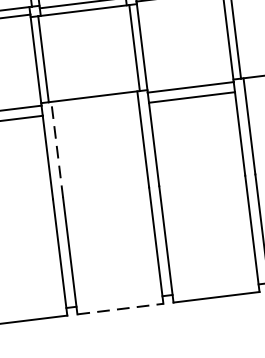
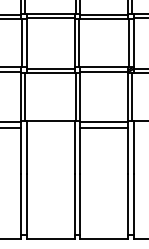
line: (56, 149) -> (26, 147), dashed -> solid
line: (120, 310) -> (50, 239), dashed -> solid

